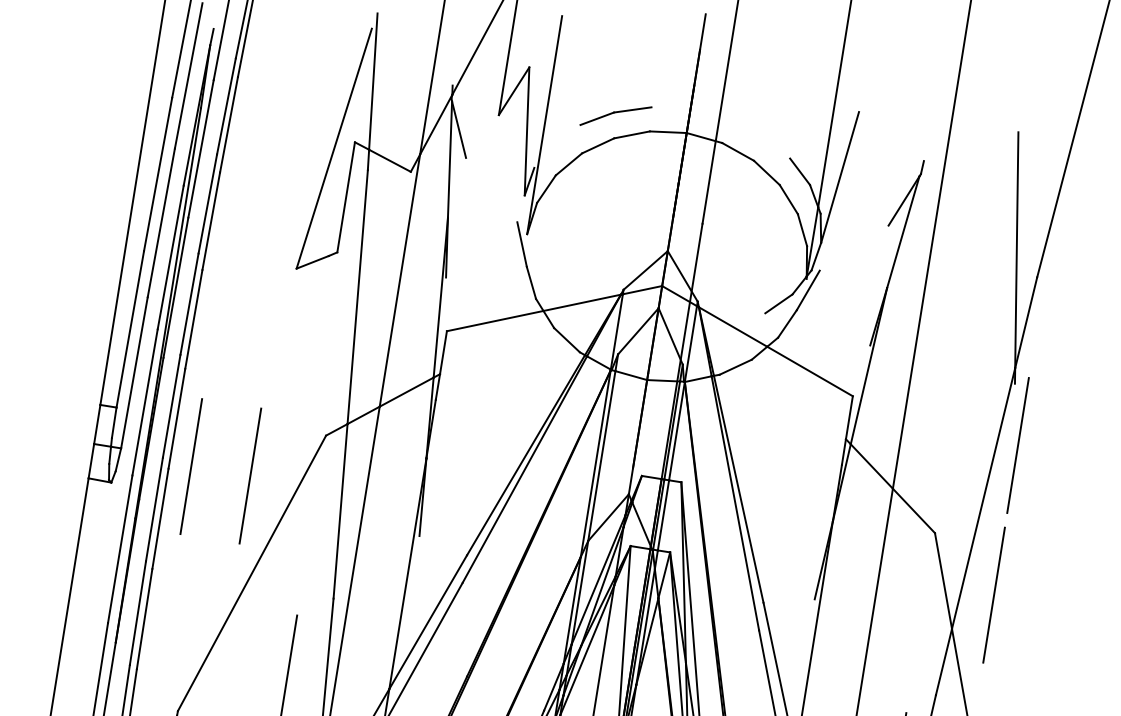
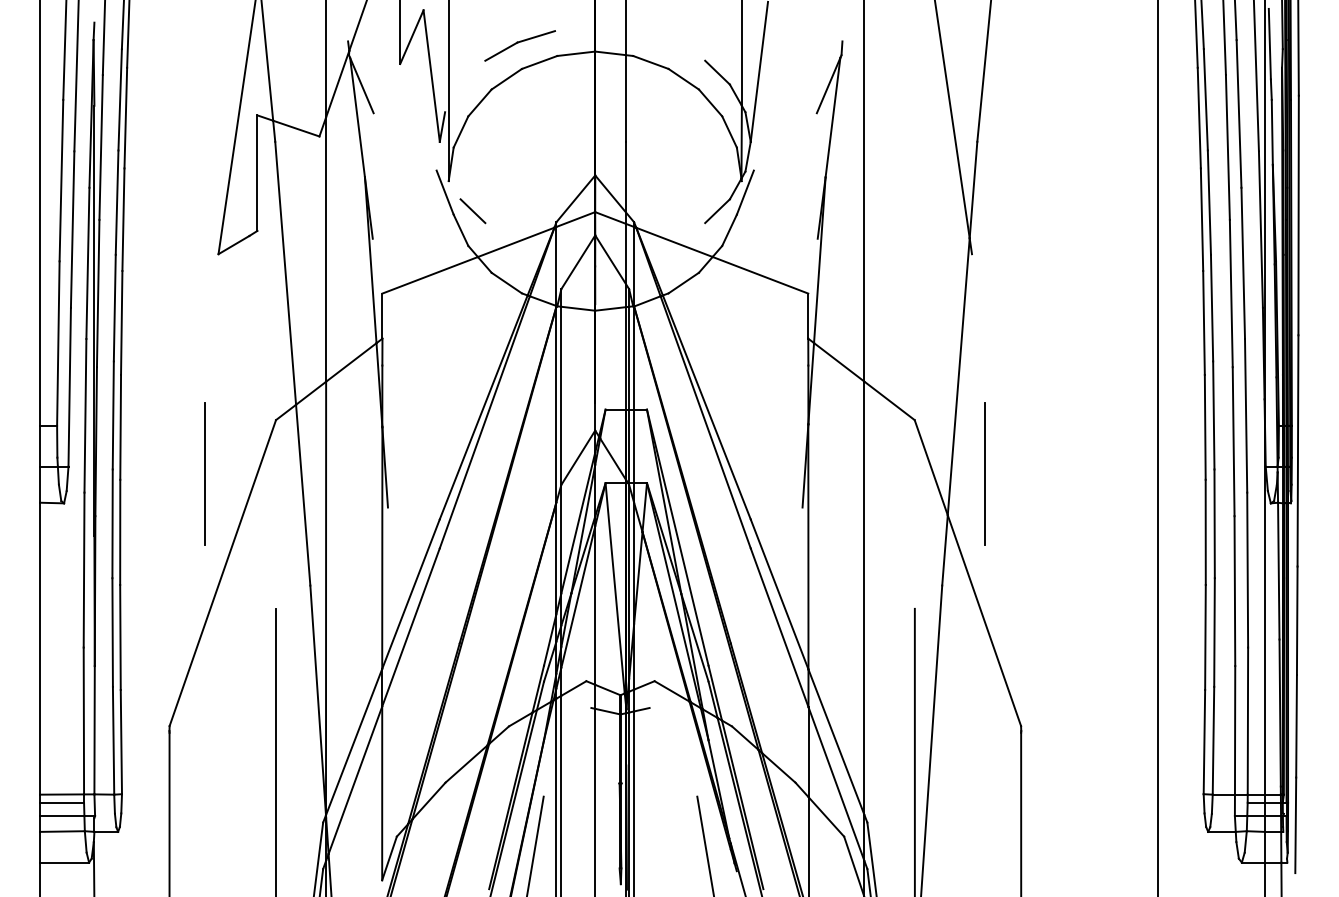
line: (545, 266) -> (472, 211), added
line: (1017, 445) -> (984, 316), removed
line: (190, 466) -> (142, 473), removed

